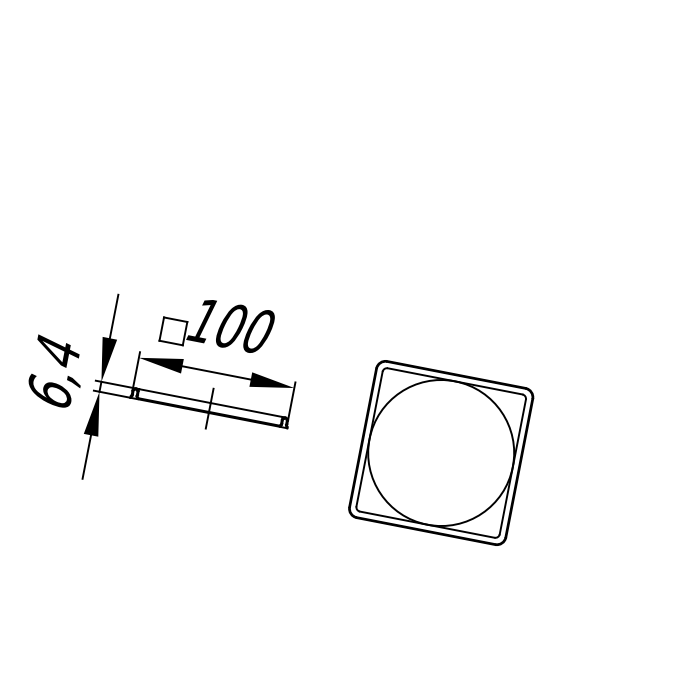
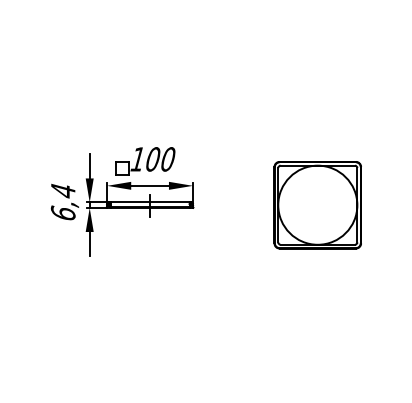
part: (440, 453) -> (317, 205), moved

